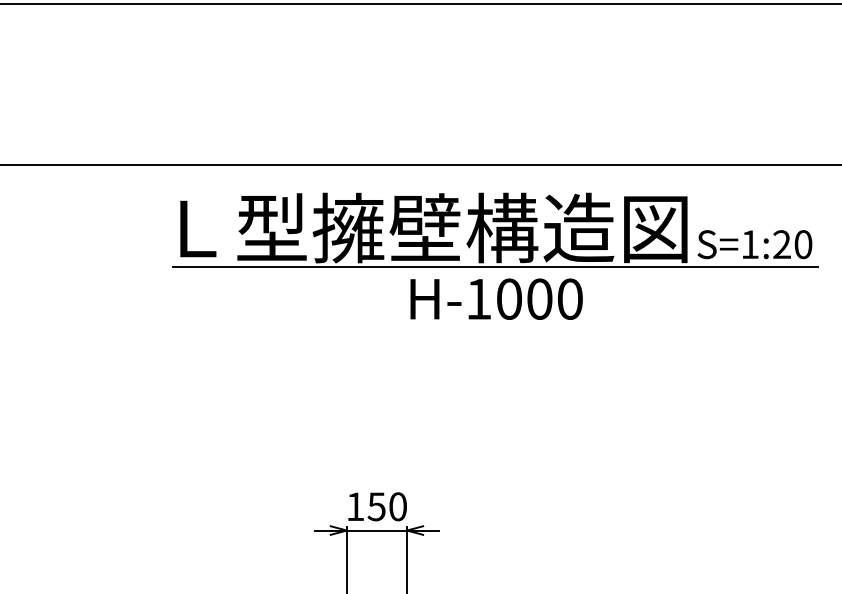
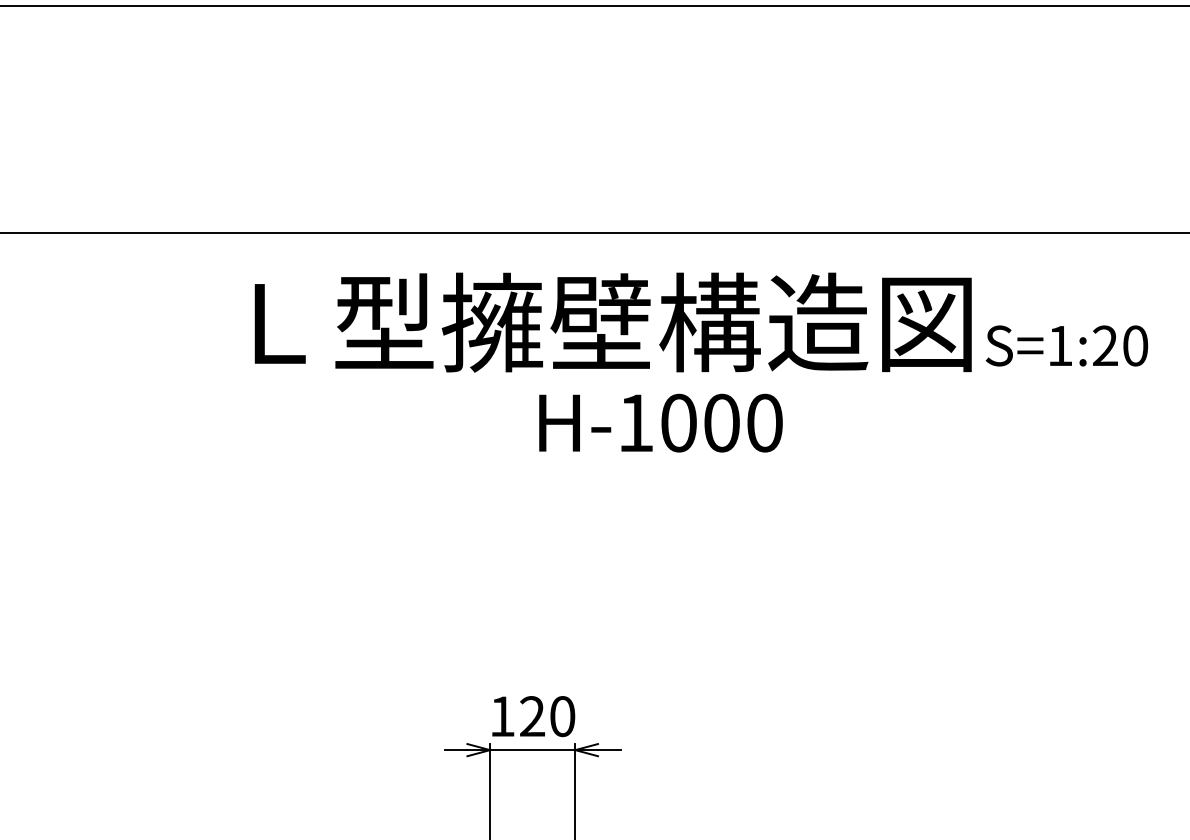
line: (495, 267) -> (700, 378), removed
text: (496, 298) -> (660, 422), moved
text: (376, 506) -> (532, 716), 150 -> 120

